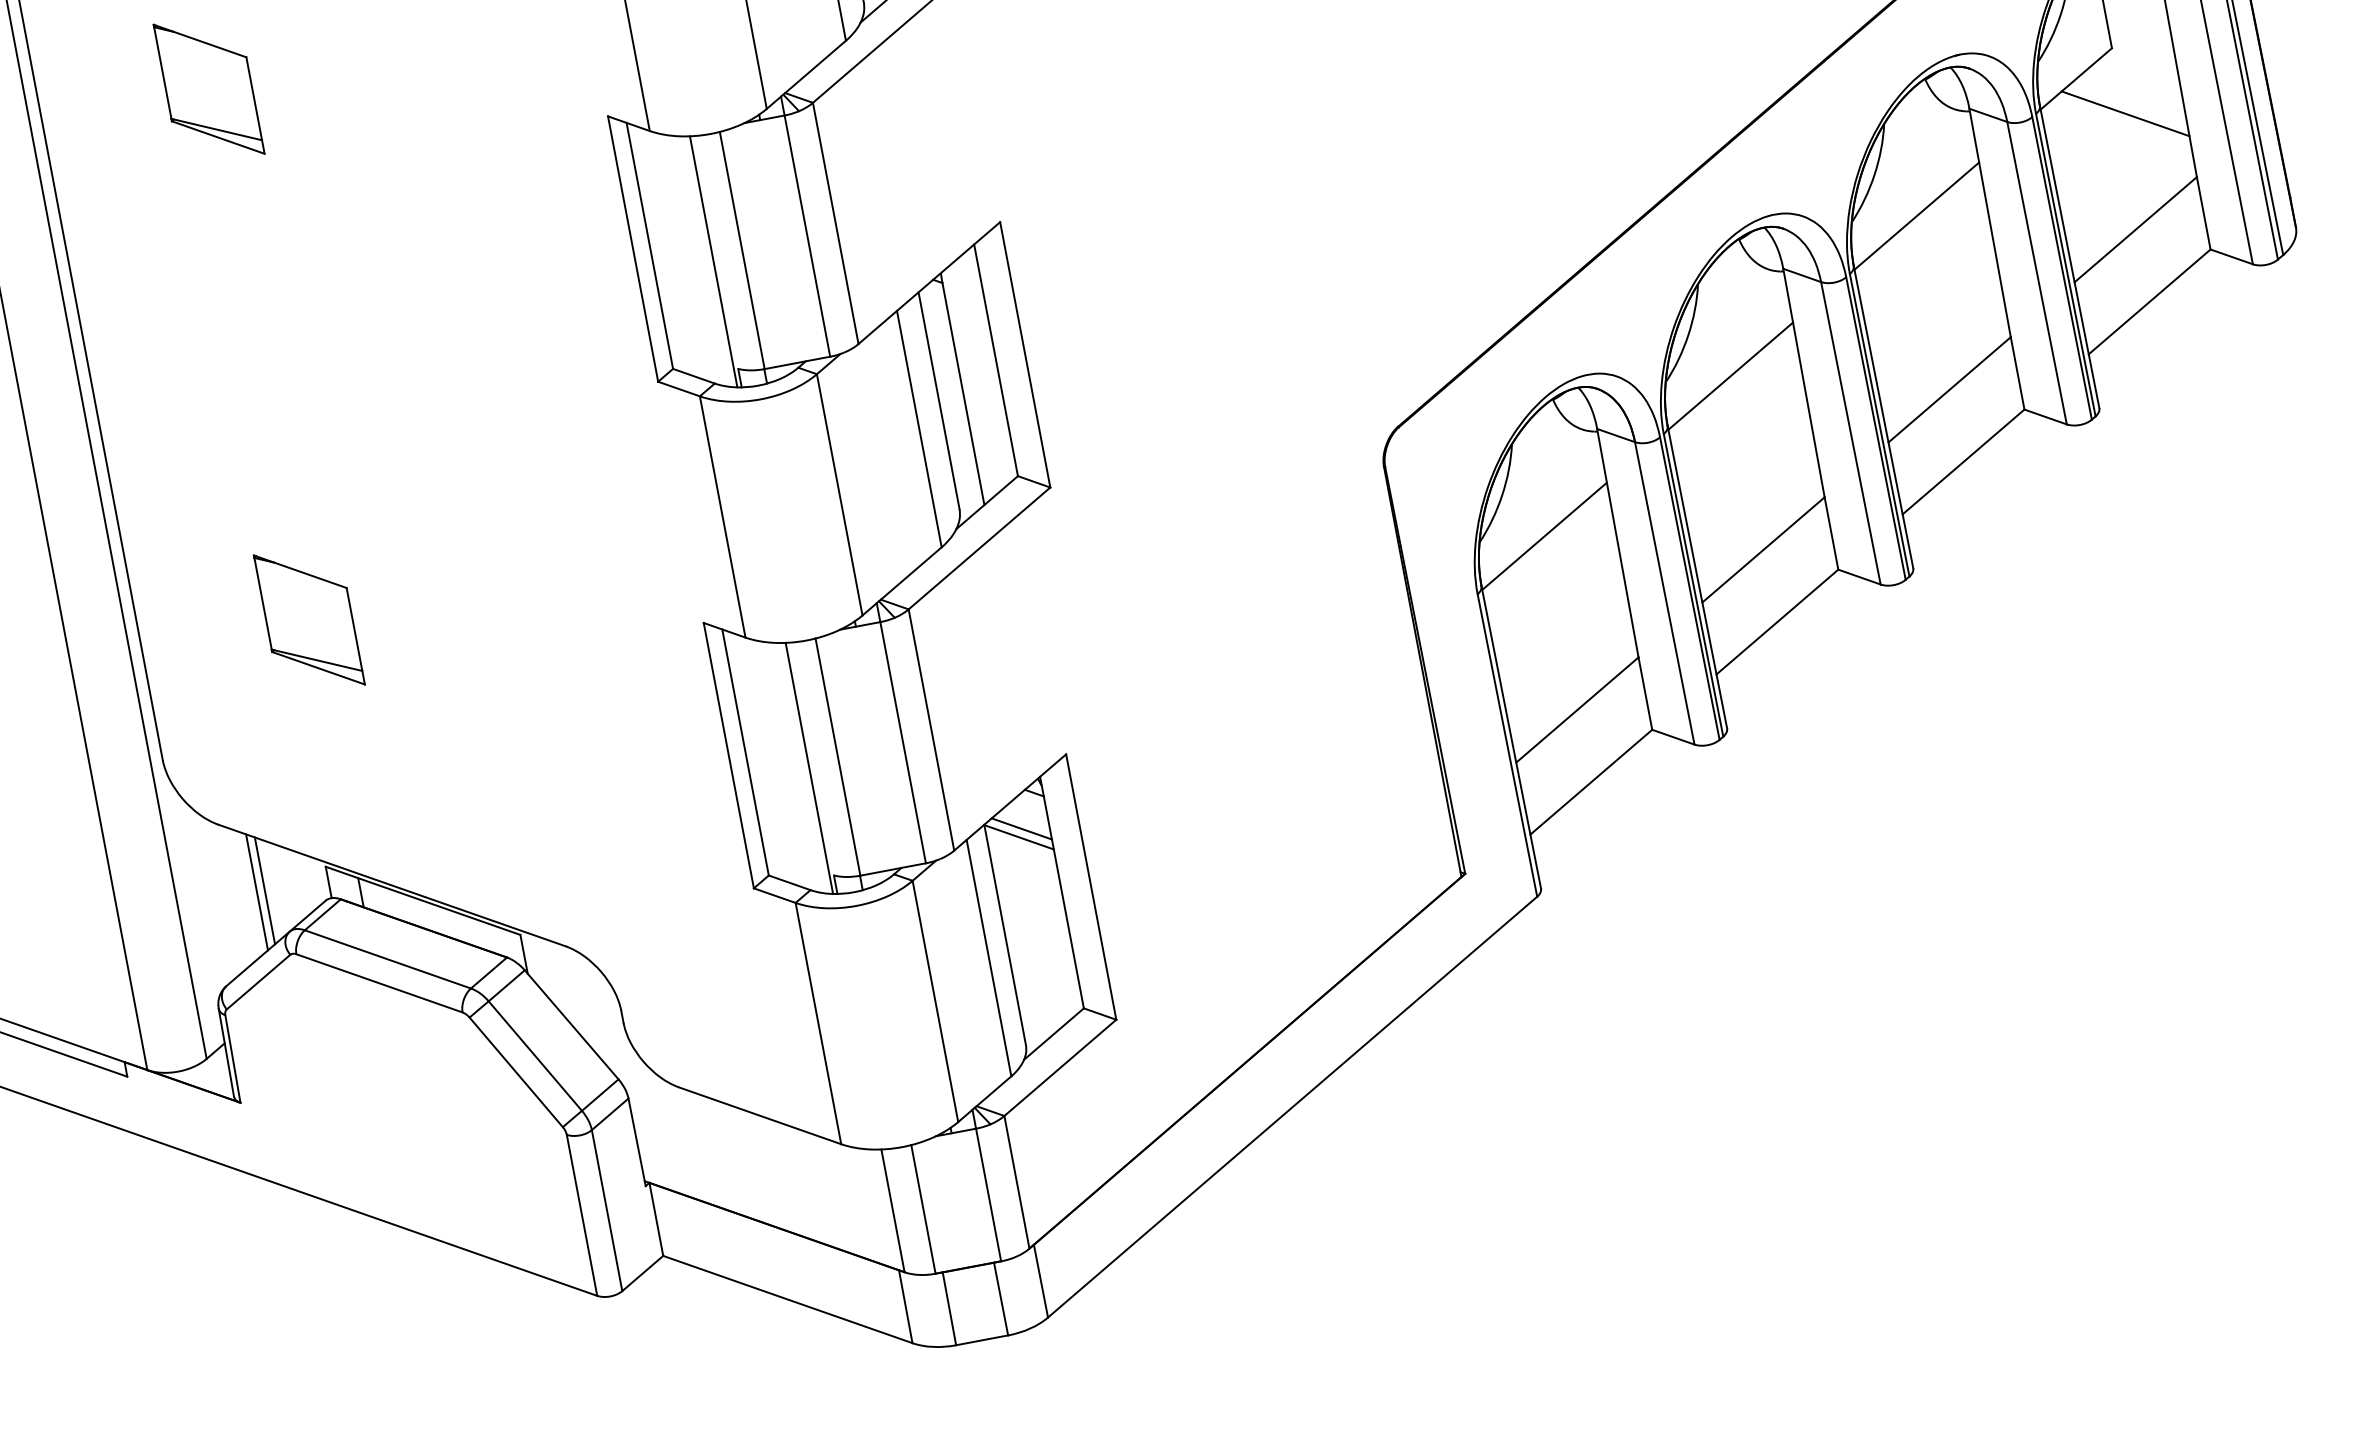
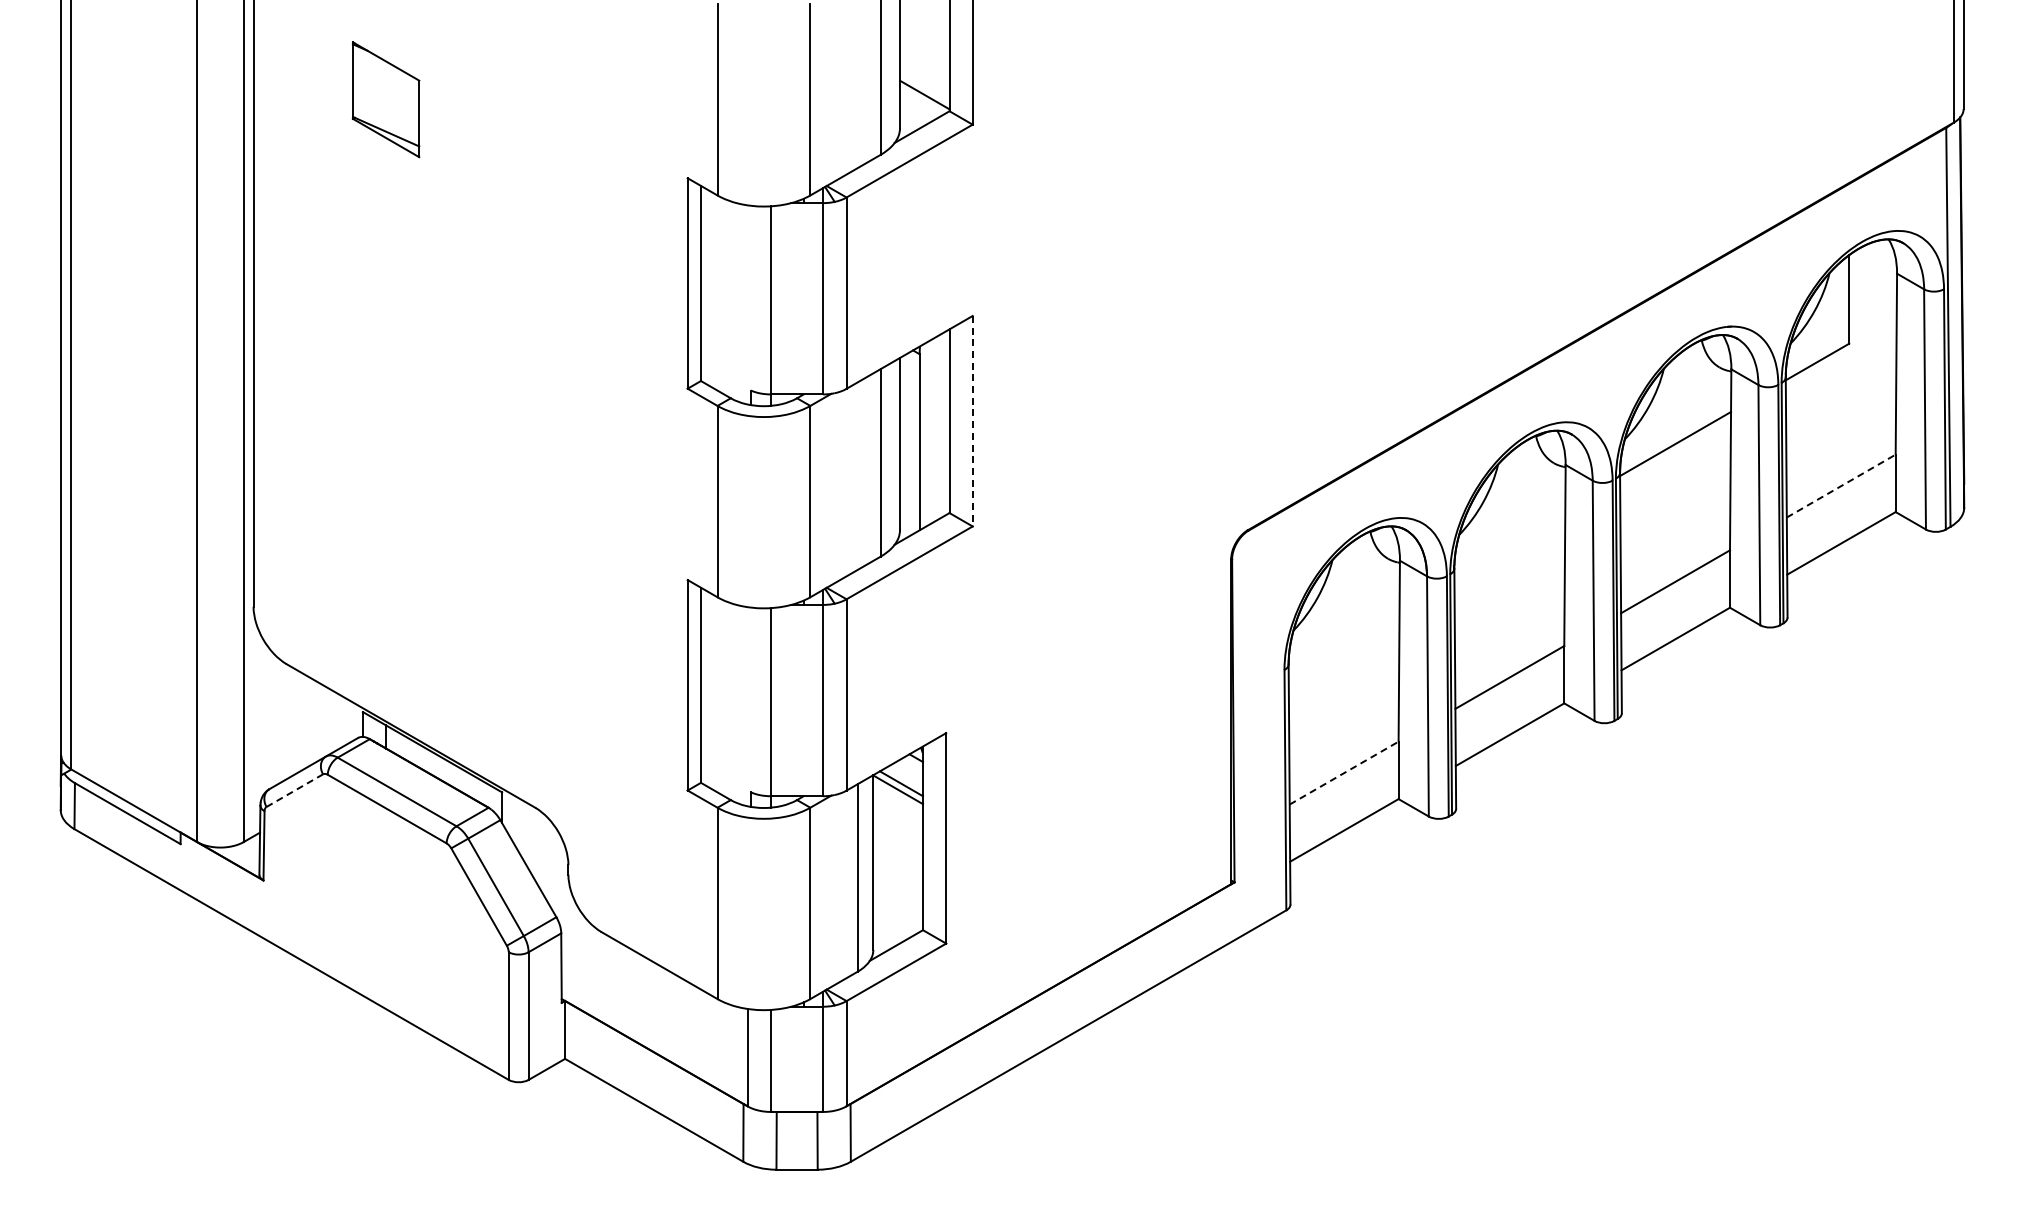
line: (2124, 113) -> (1849, 395), removed
line: (2136, 230) -> (1841, 486), solid -> dashed
line: (713, 261) -> (747, 304), removed
line: (1025, 355) -> (972, 421), solid -> dashed
line: (1730, 376) -> (1509, 539), removed
line: (1543, 536) -> (1343, 635), removed
part: (308, 619) -> (385, 520), removed
line: (1577, 710) -> (1344, 773), solid -> dashed
line: (809, 768) -> (747, 706), removed
line: (264, 890) -> (312, 721), removed
line: (256, 892) -> (306, 721), removed
line: (258, 981) -> (294, 790), solid -> dashed

